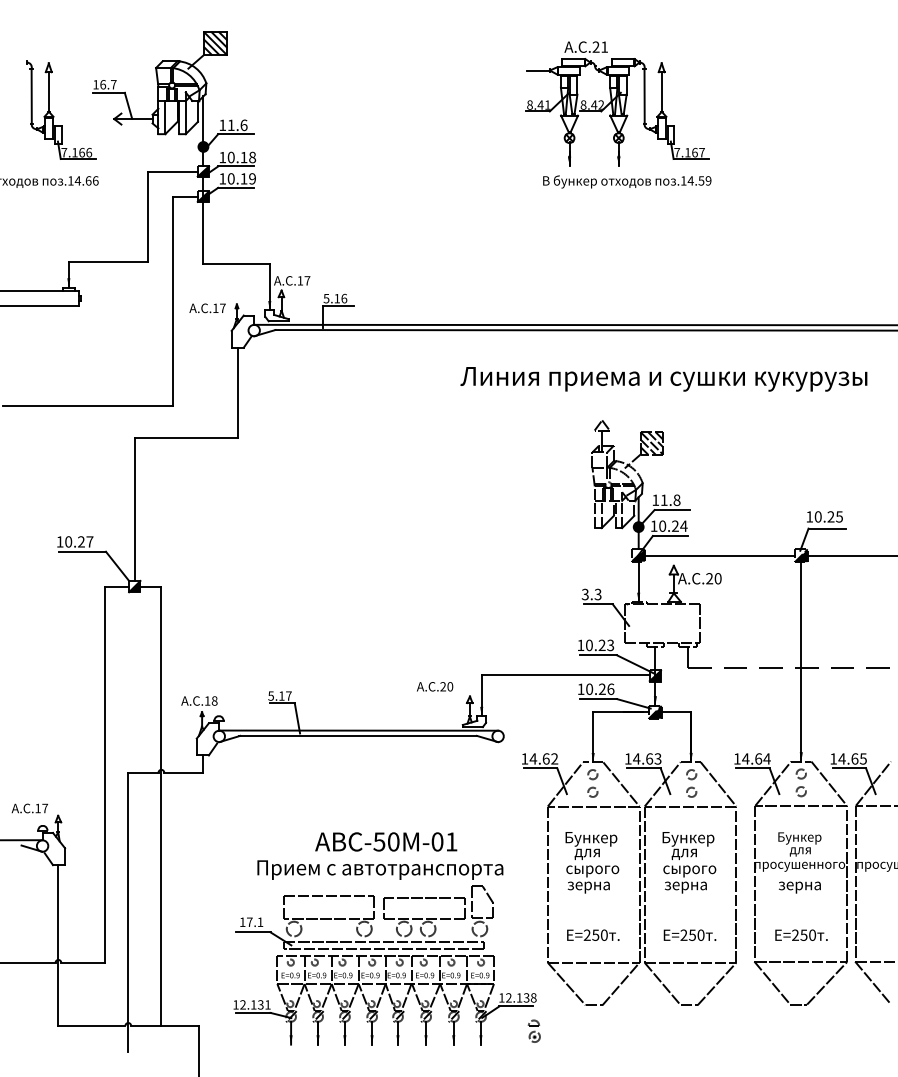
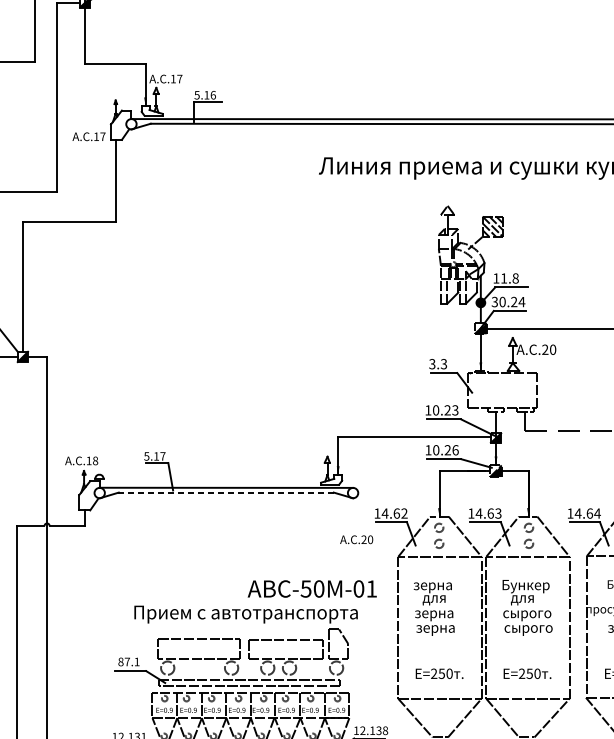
text: (207, 308) -> (88, 136), moved
text: (653, 525) -> (494, 301), 10.24 -> 30.24
text: (435, 686) -> (357, 539), moved
line: (358, 735) -> (226, 492), solid -> dashed
text: (590, 839) -> (437, 586), Бункер -> зерна
text: (386, 841) -> (312, 588), moved
text: (592, 871) -> (438, 615), сырого -> зерна
text: (690, 887) -> (527, 630), зерна -> сырого
text: (242, 922) -> (120, 662), 17.1 -> 87.1

